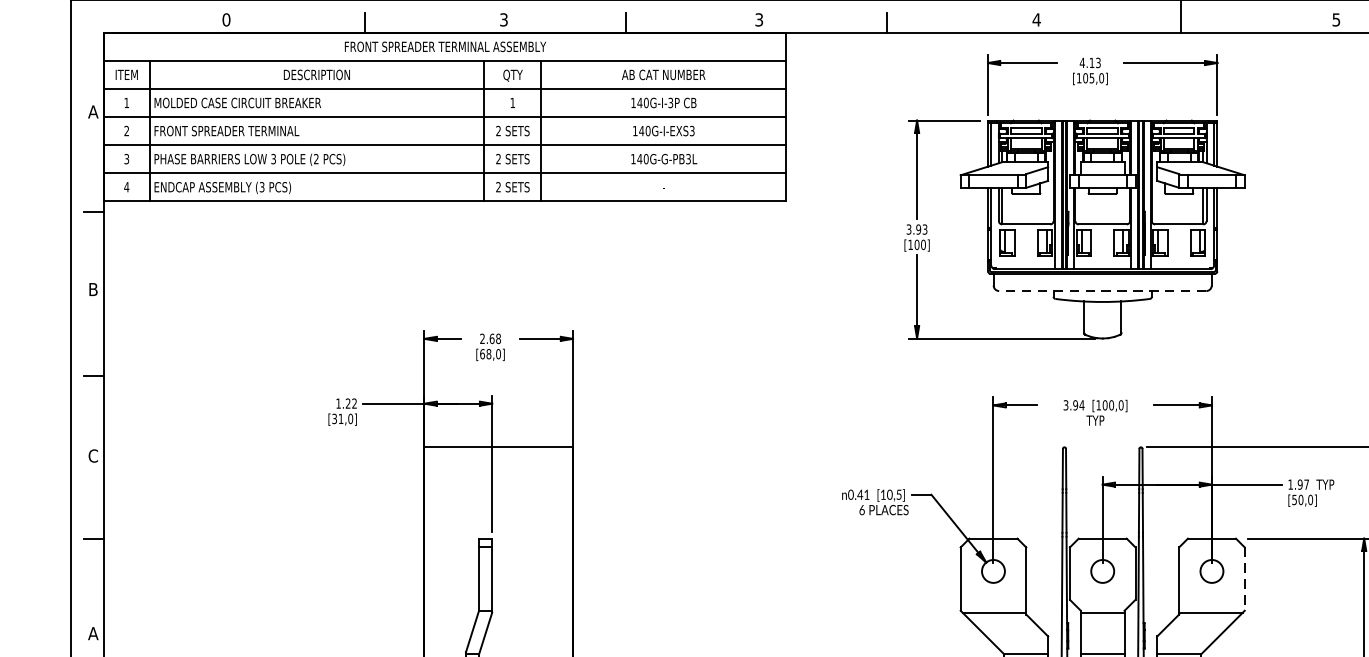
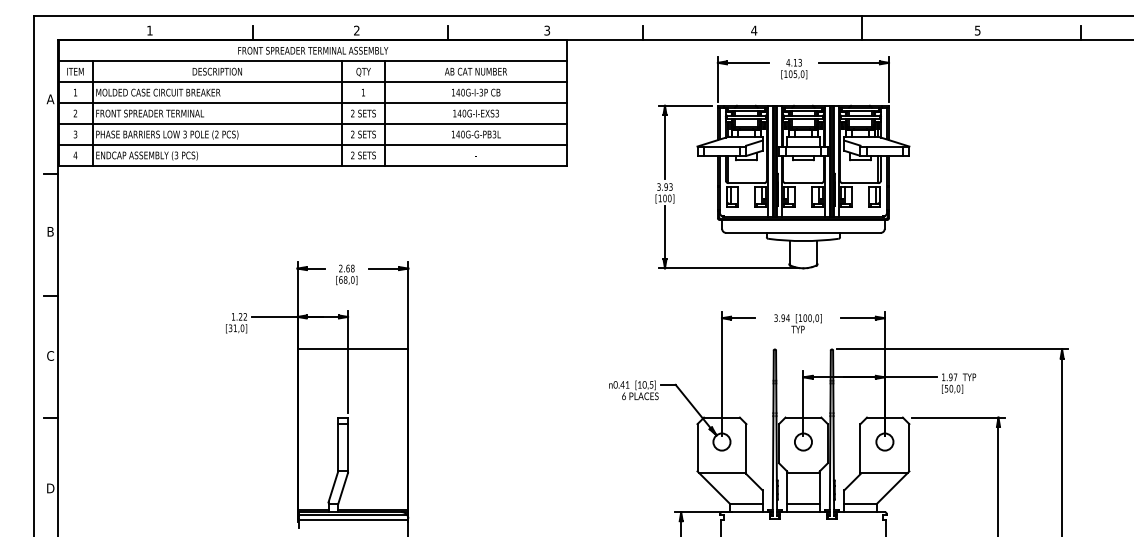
text: (225, 19) -> (149, 30), 0 -> 1
text: (503, 19) -> (356, 30), 3 -> 2
line: (1101, 290) -> (802, 232), dashed -> solid
line: (1244, 578) -> (909, 447), dashed -> solid
text: (93, 633) -> (50, 488), A -> D

